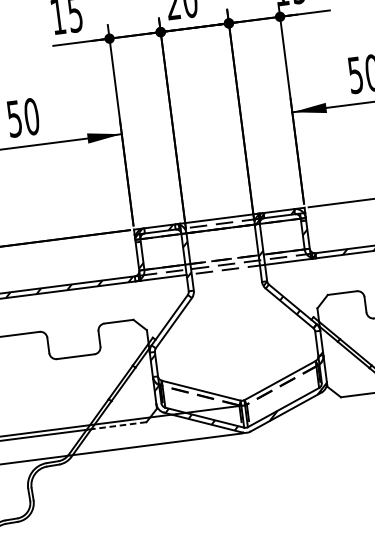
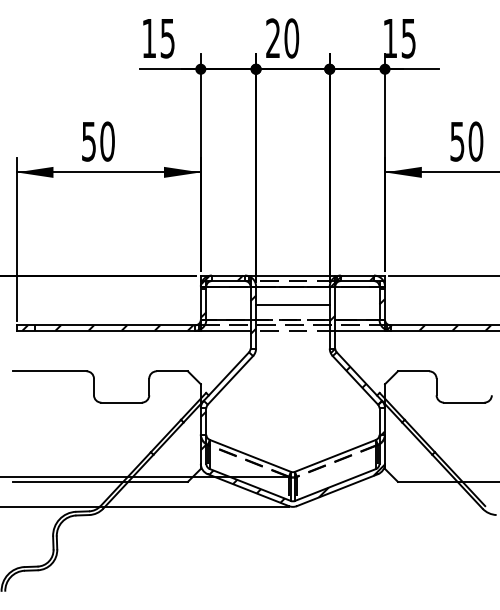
line: (222, 246) -> (292, 305), added
line: (119, 425) -> (158, 481), dashed -> solid

